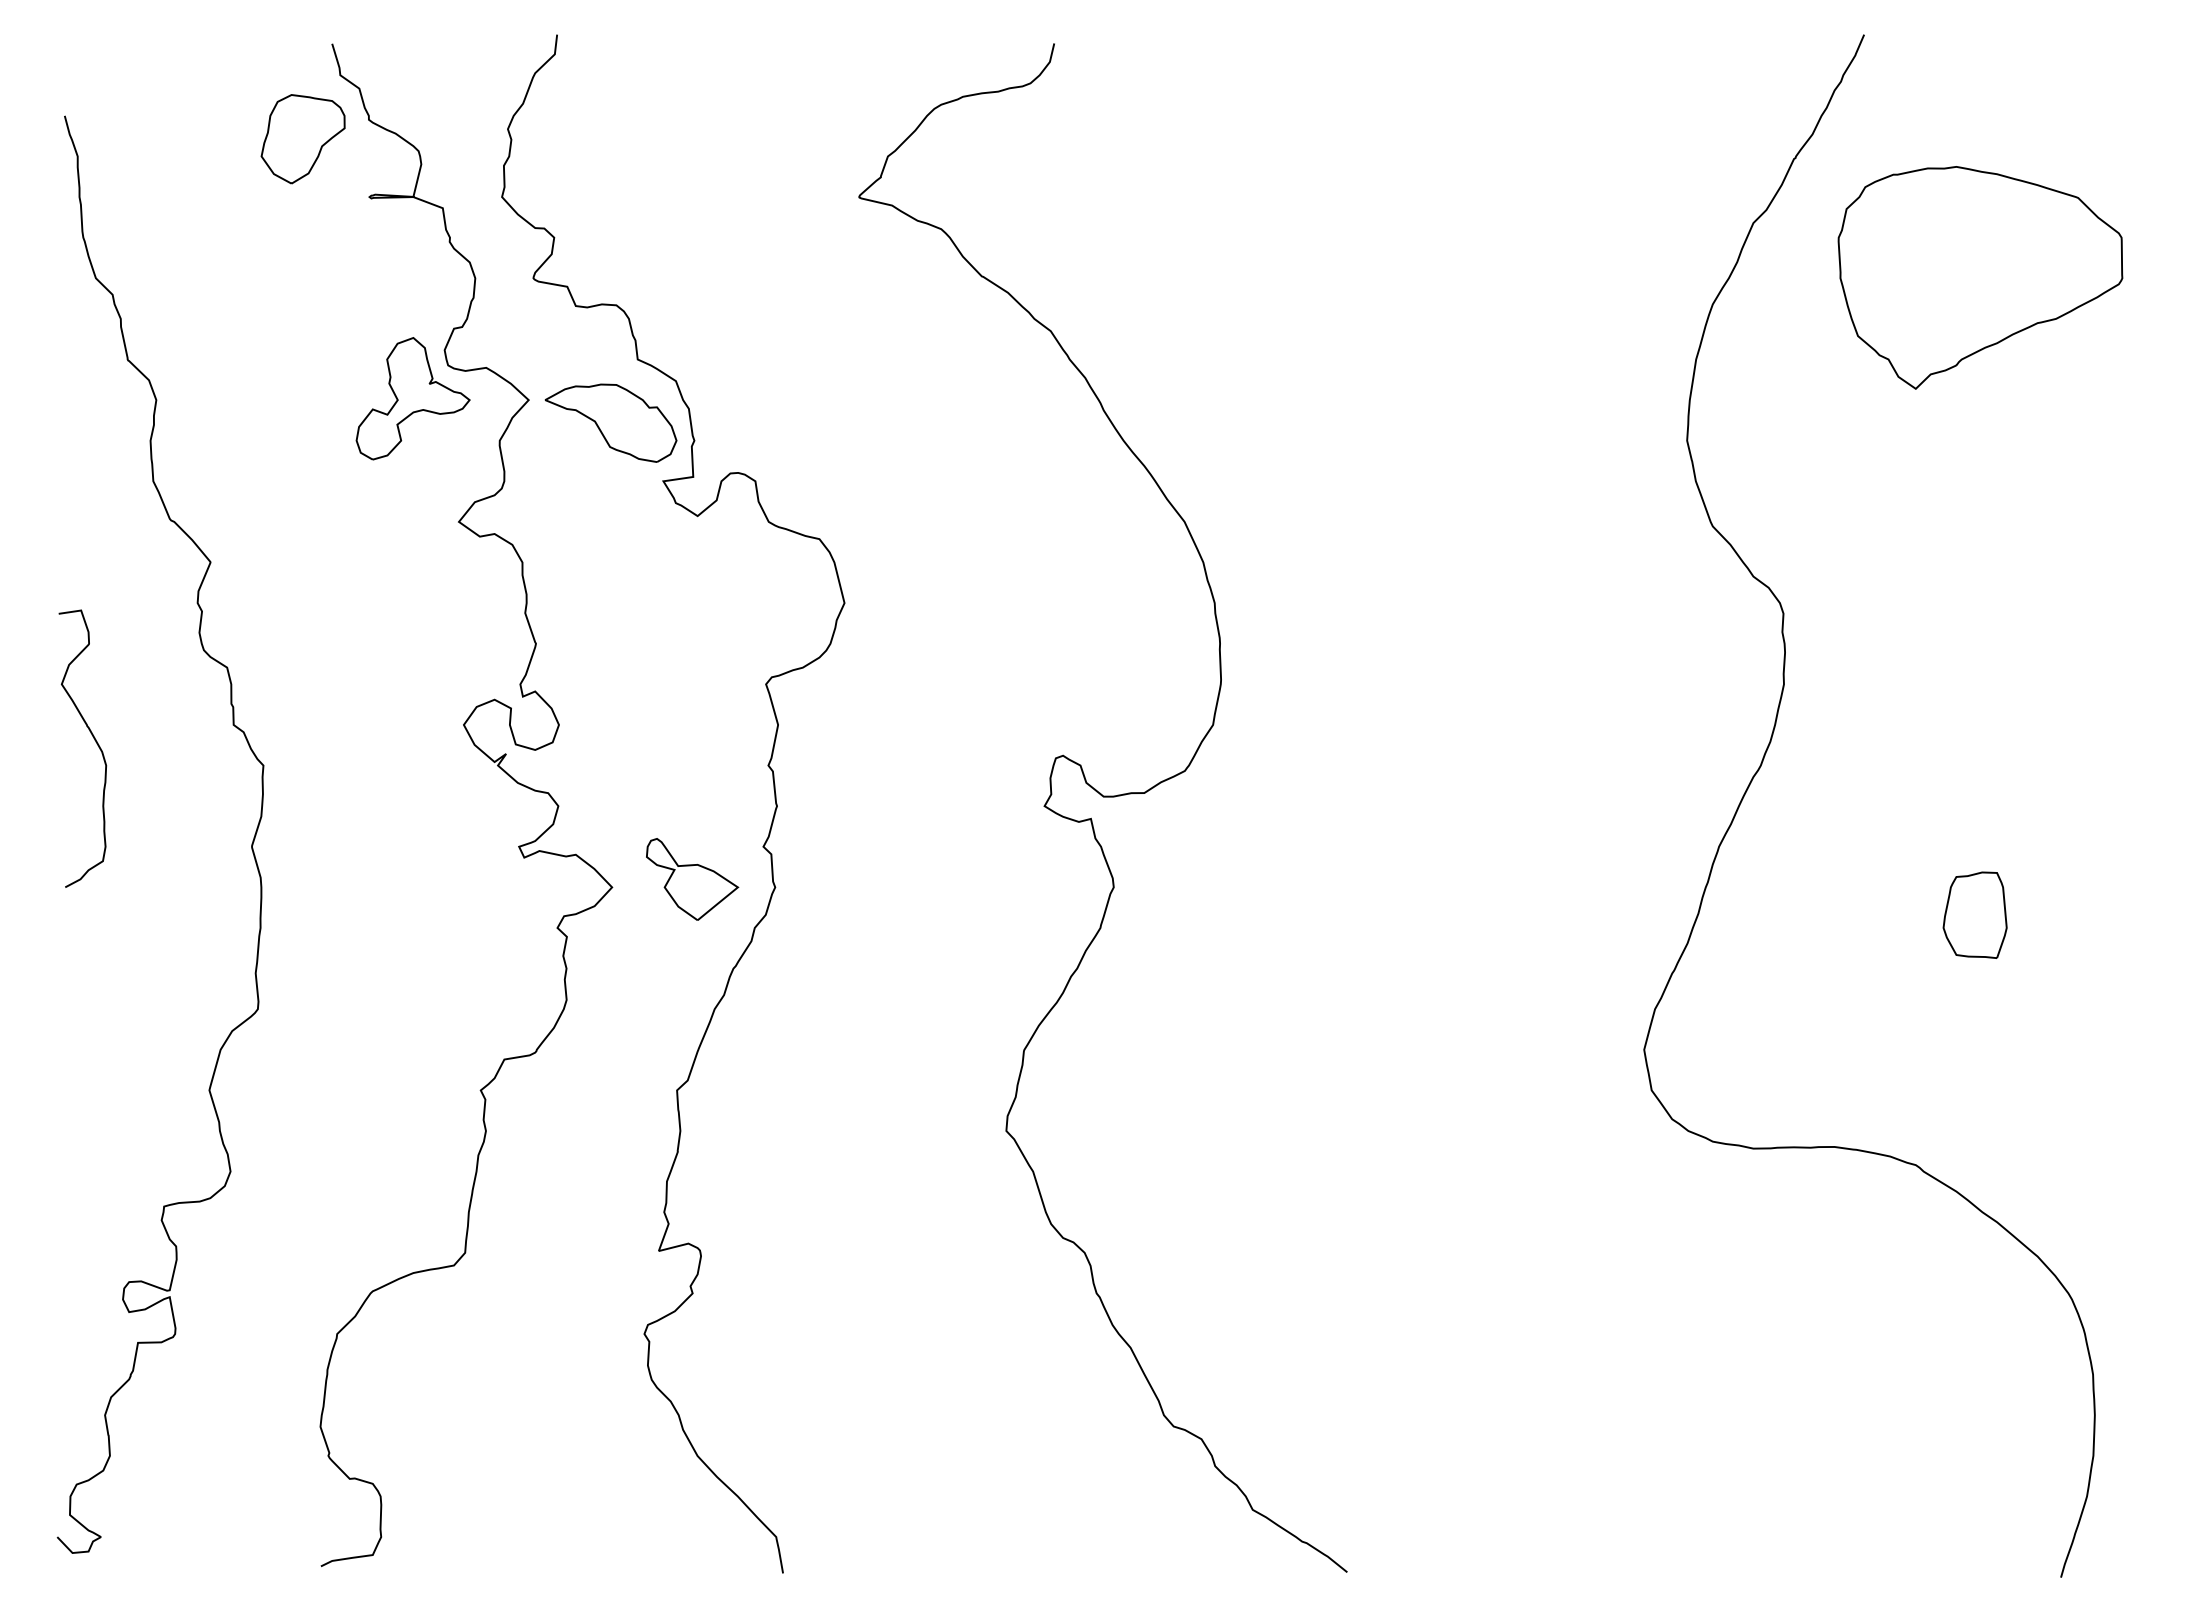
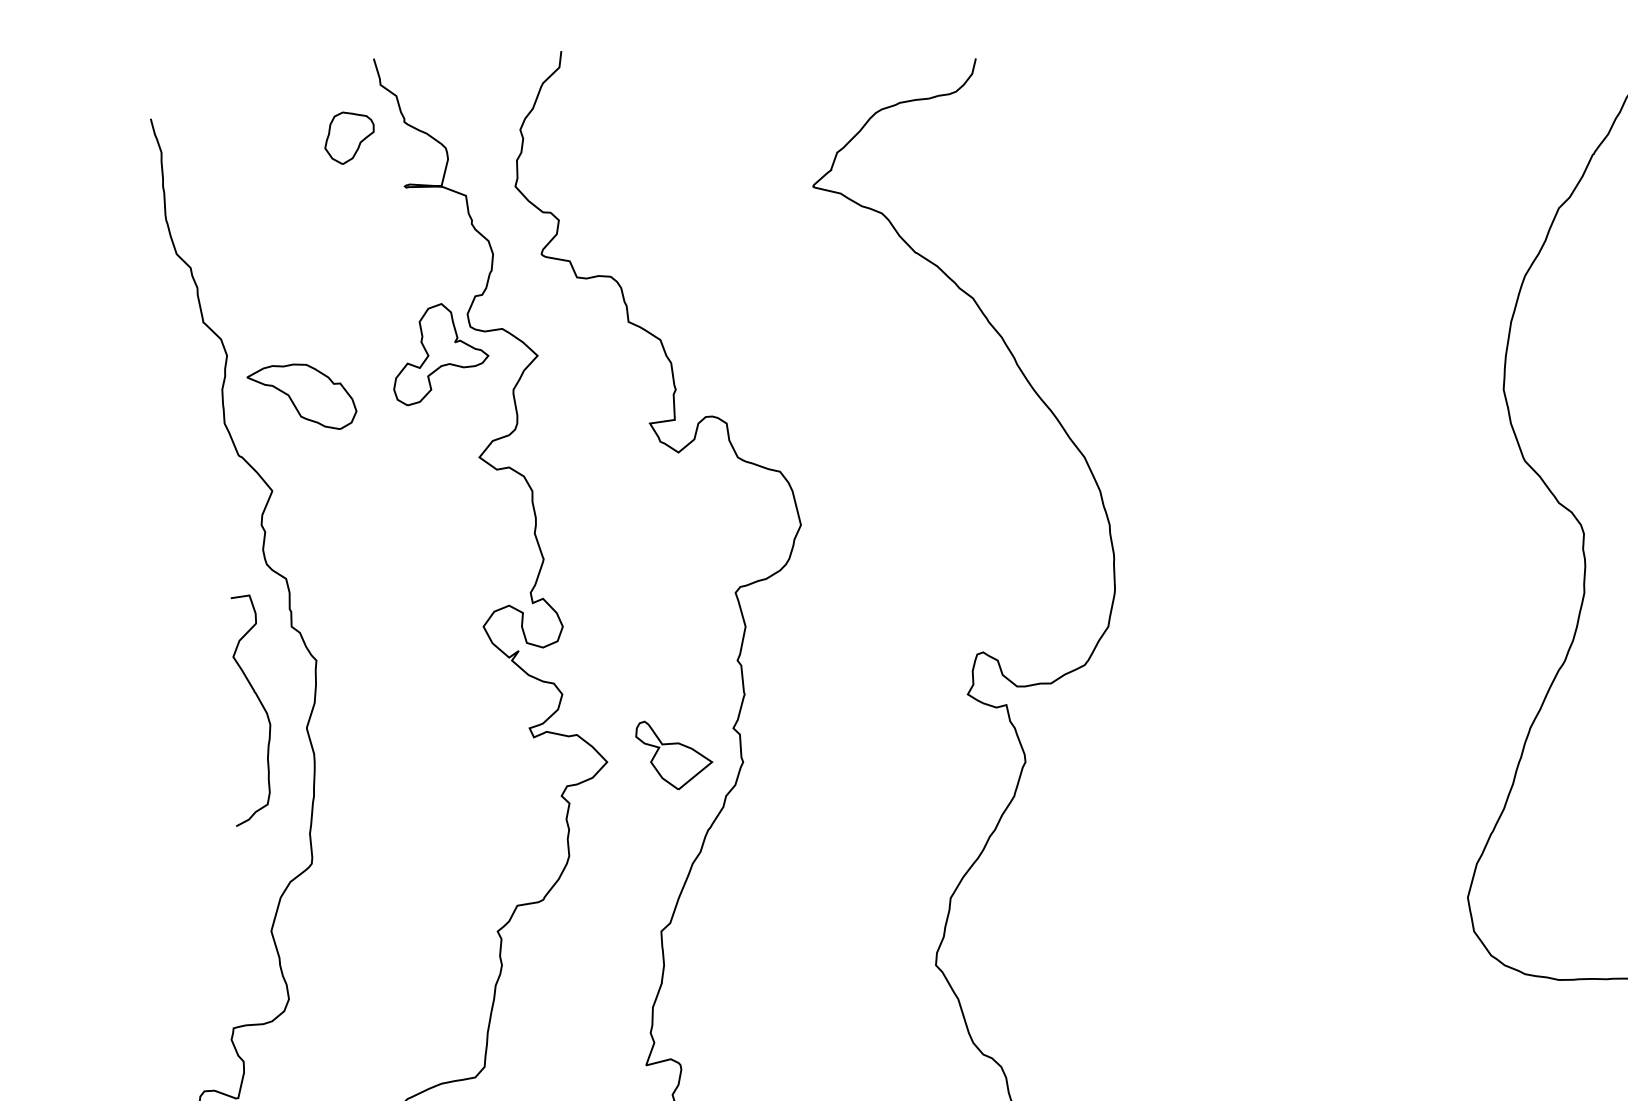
part: (302, 139) -> (349, 138), size x0.7
part: (610, 422) -> (301, 396), moved
curve: (95, 742) -> (261, 705), moved

